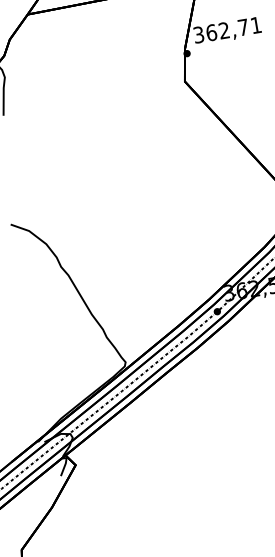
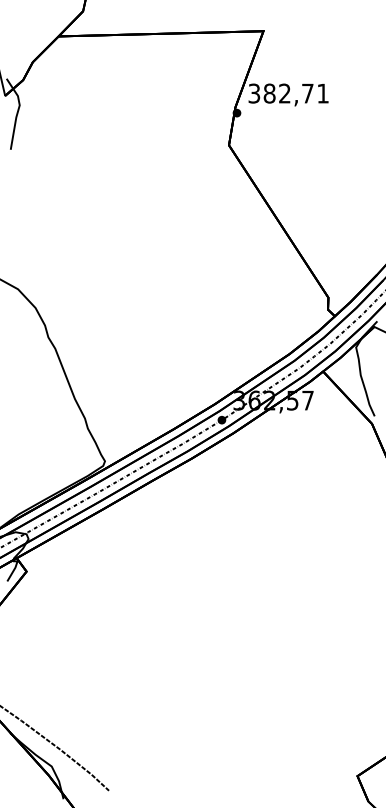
text: (211, 32) -> (269, 93), 362,71 -> 382,71

